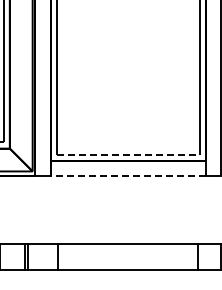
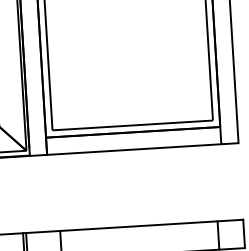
line: (128, 154) -> (132, 125), dashed -> solid
line: (119, 176) -> (124, 150), dashed -> solid

